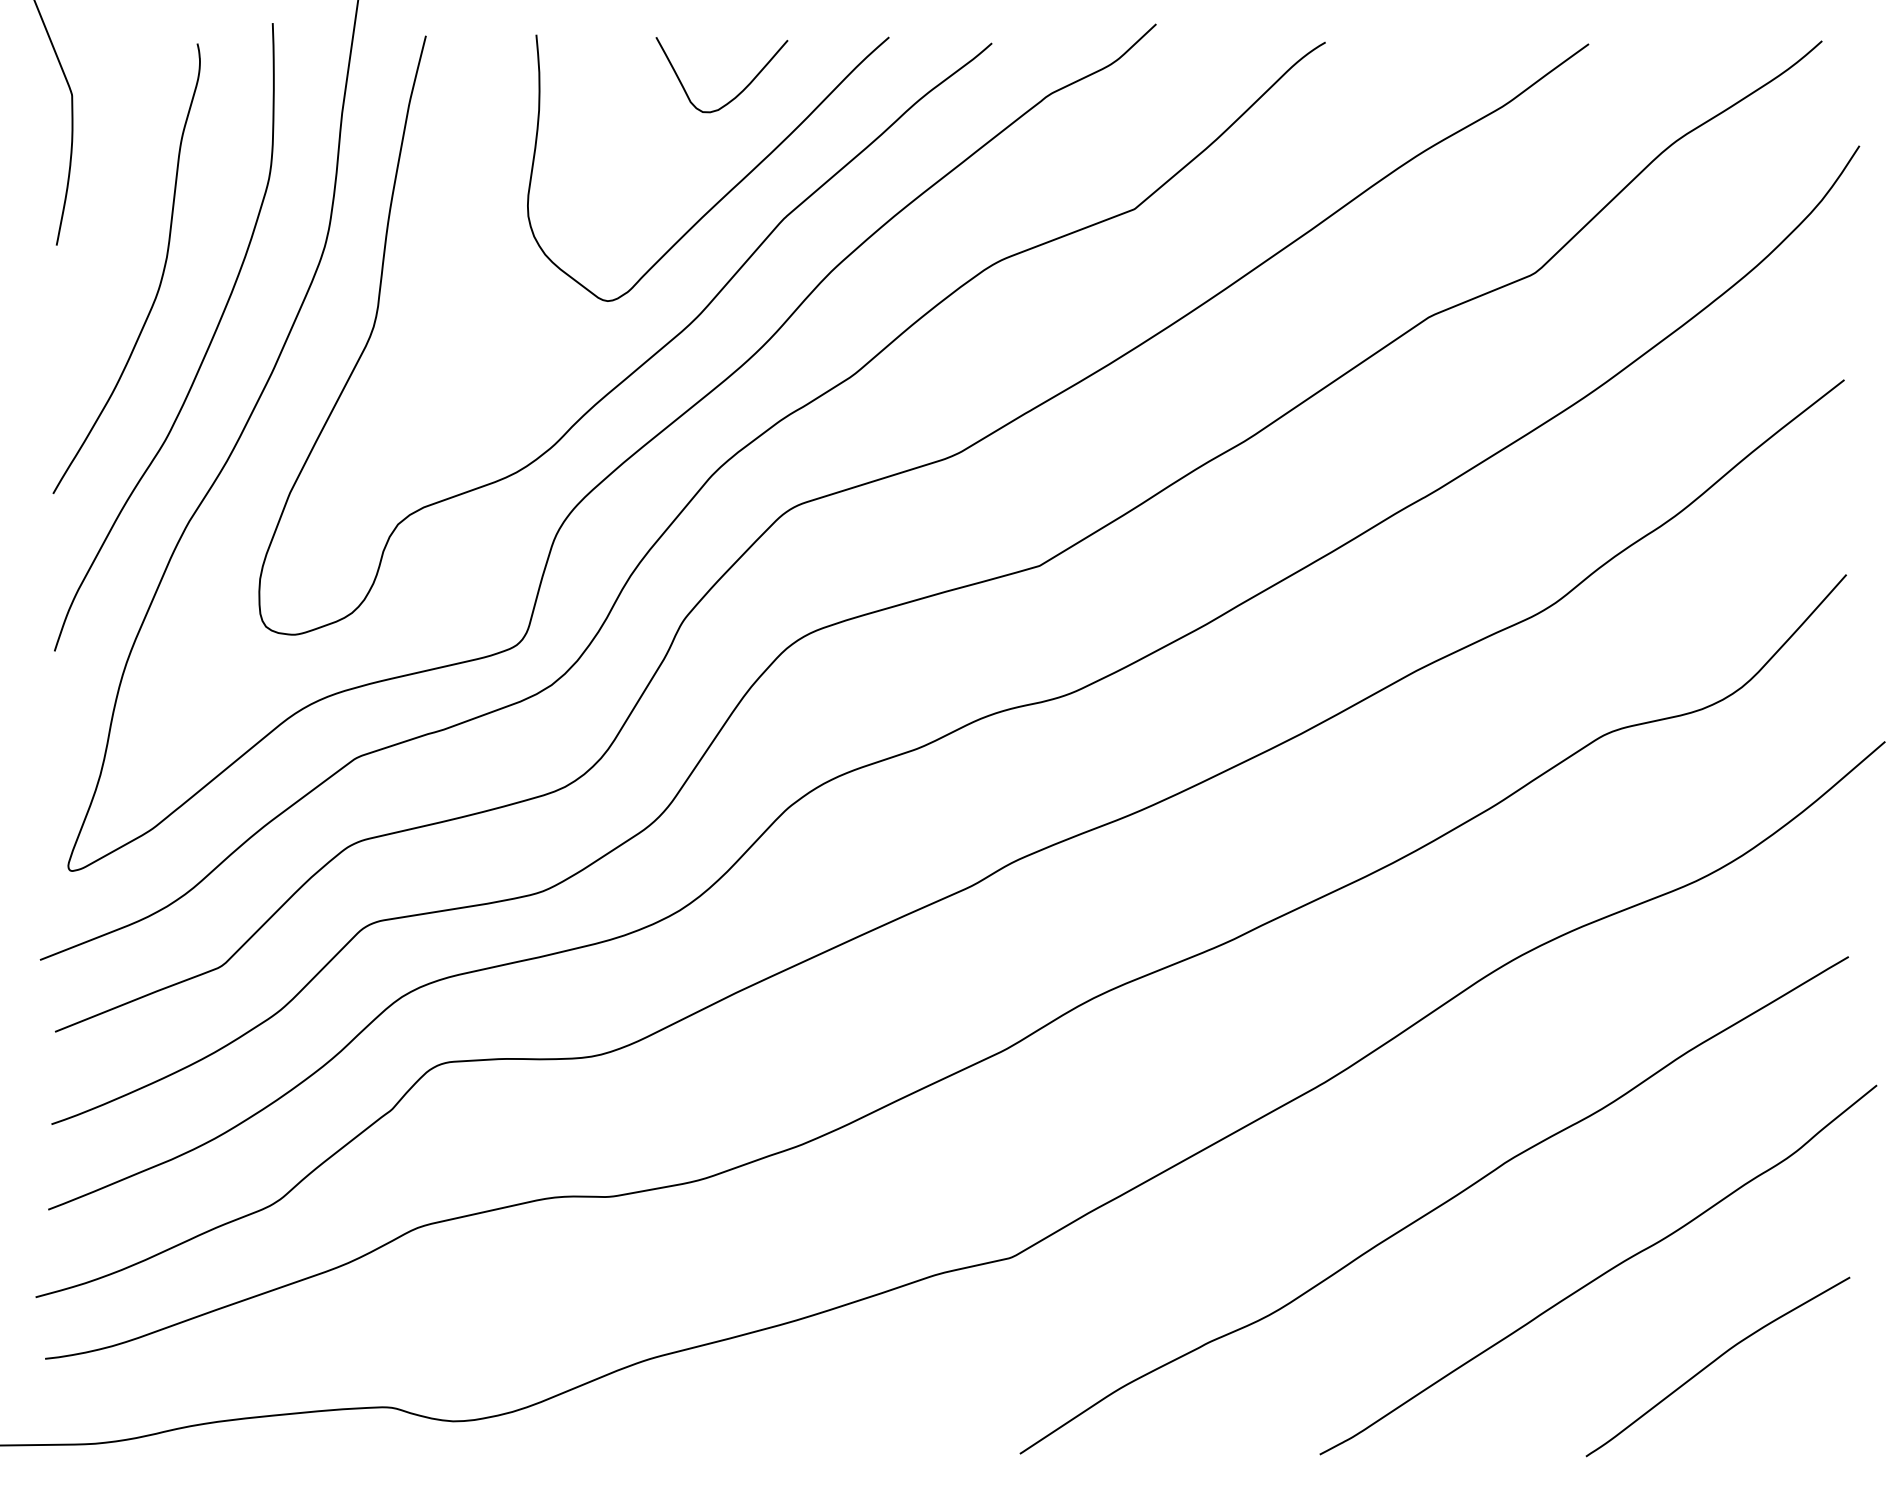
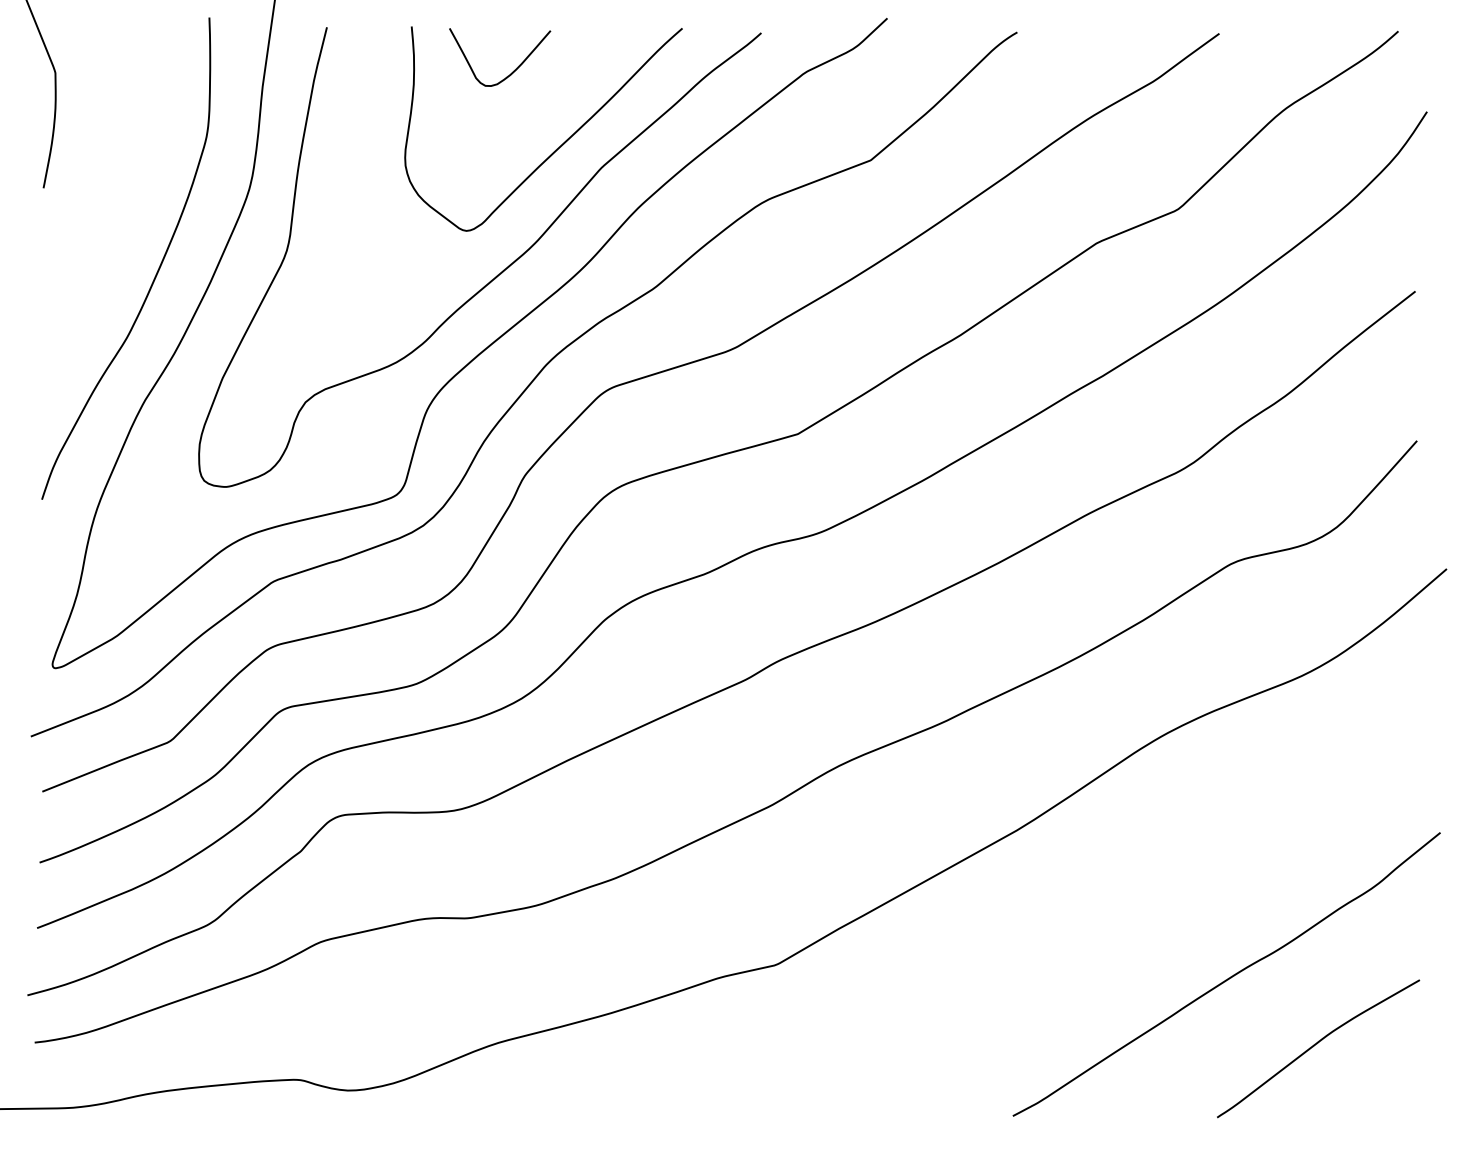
curve: (739, 92) -> (513, 70), moved
curve: (159, 281) -> (122, 215), removed
curve: (1436, 1206) -> (1102, 925), removed

